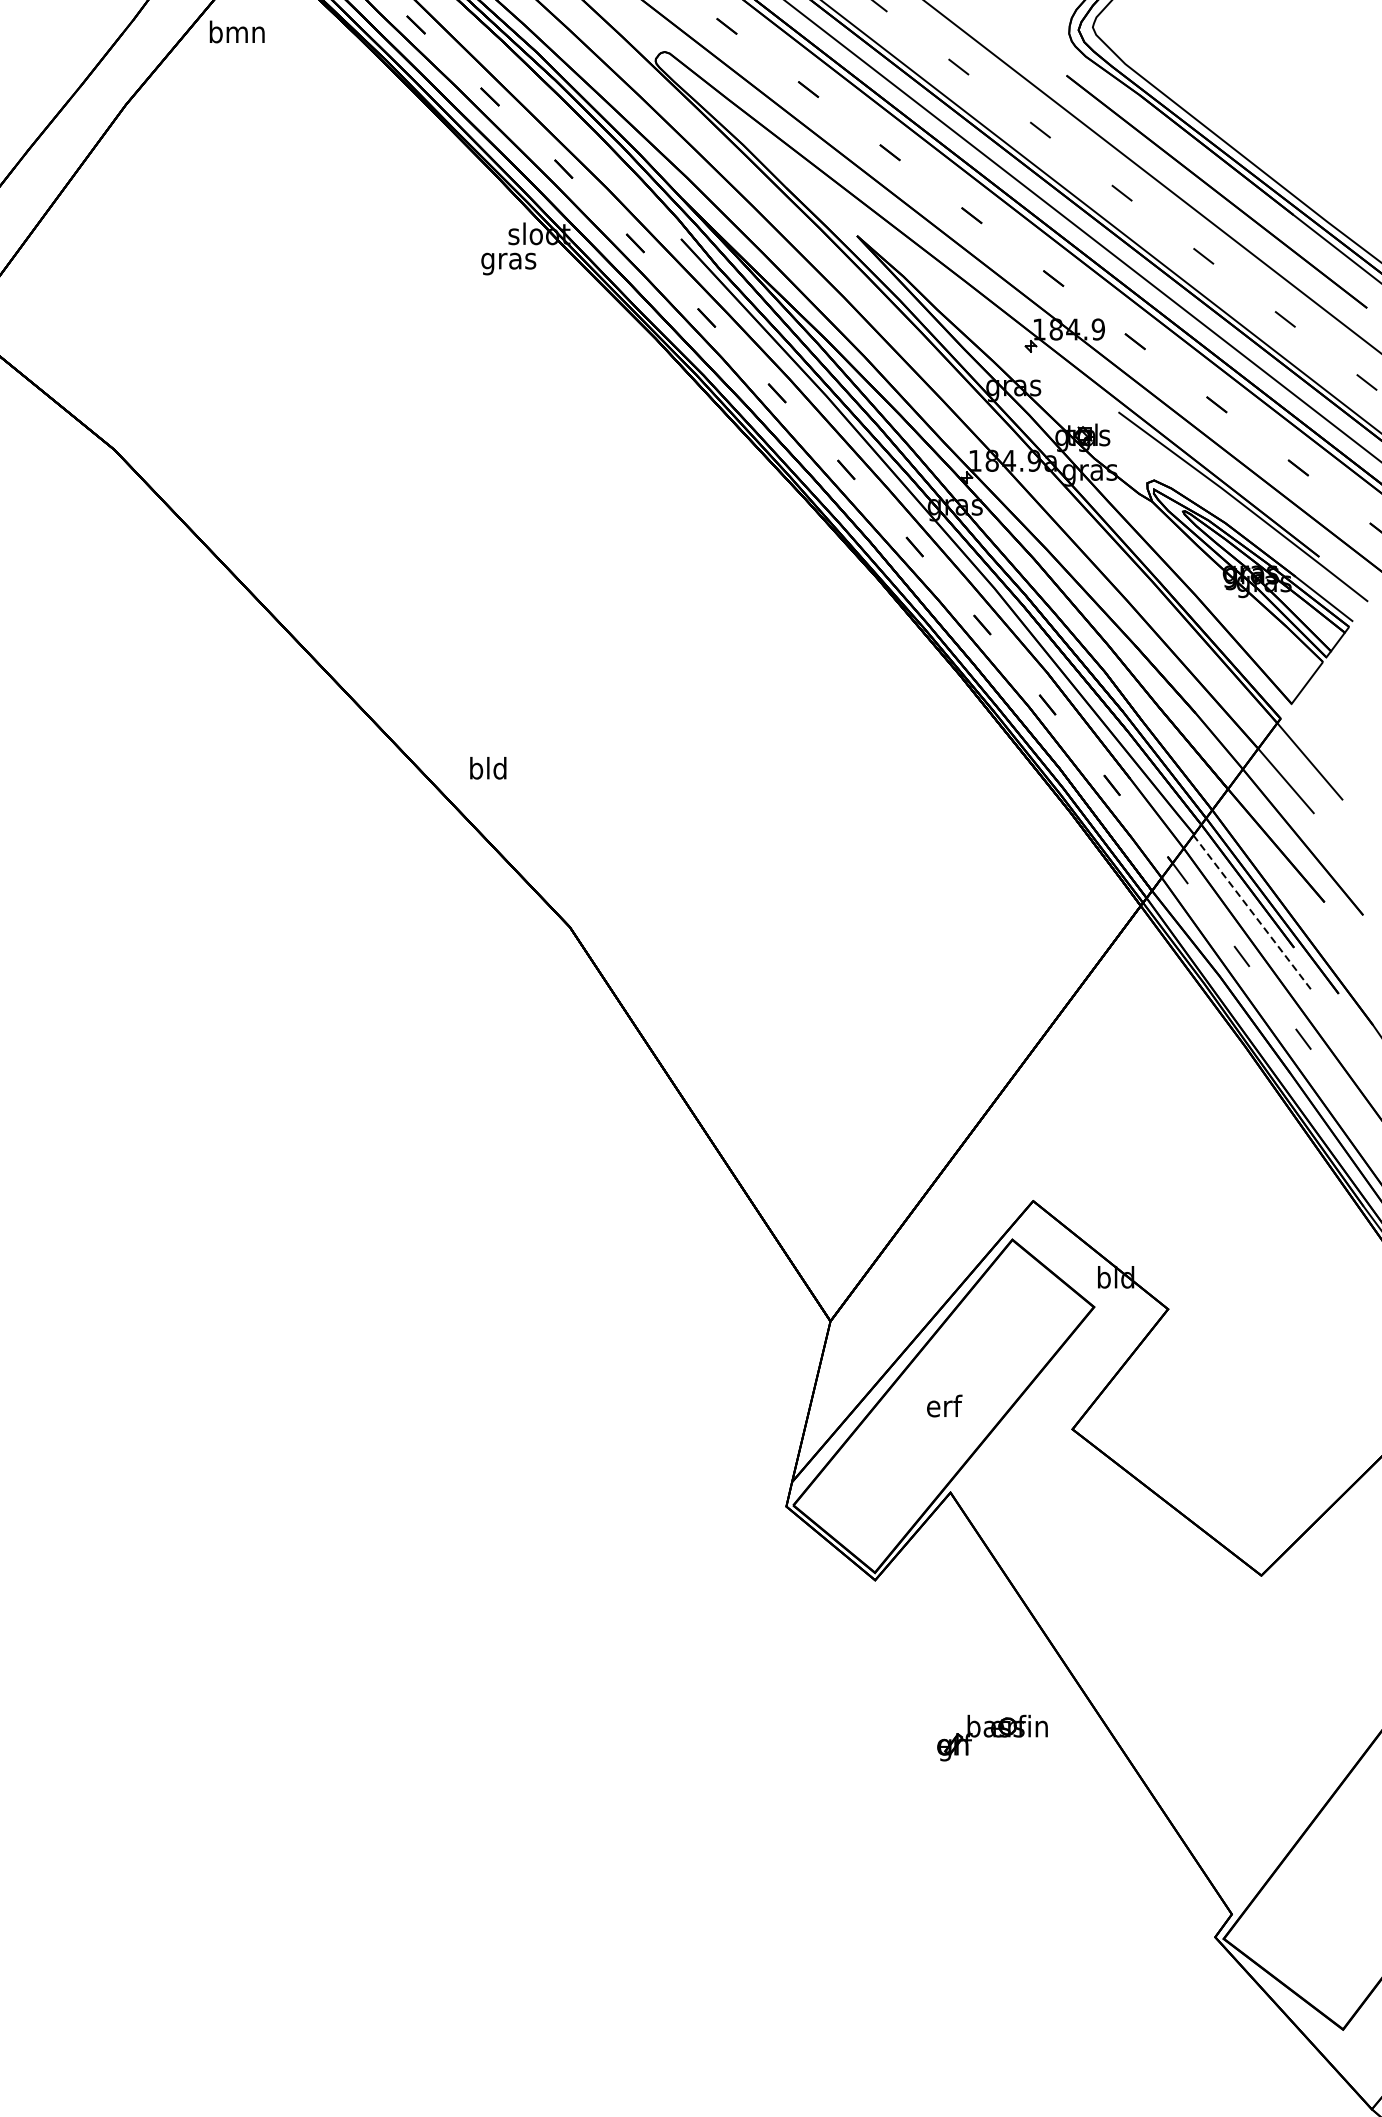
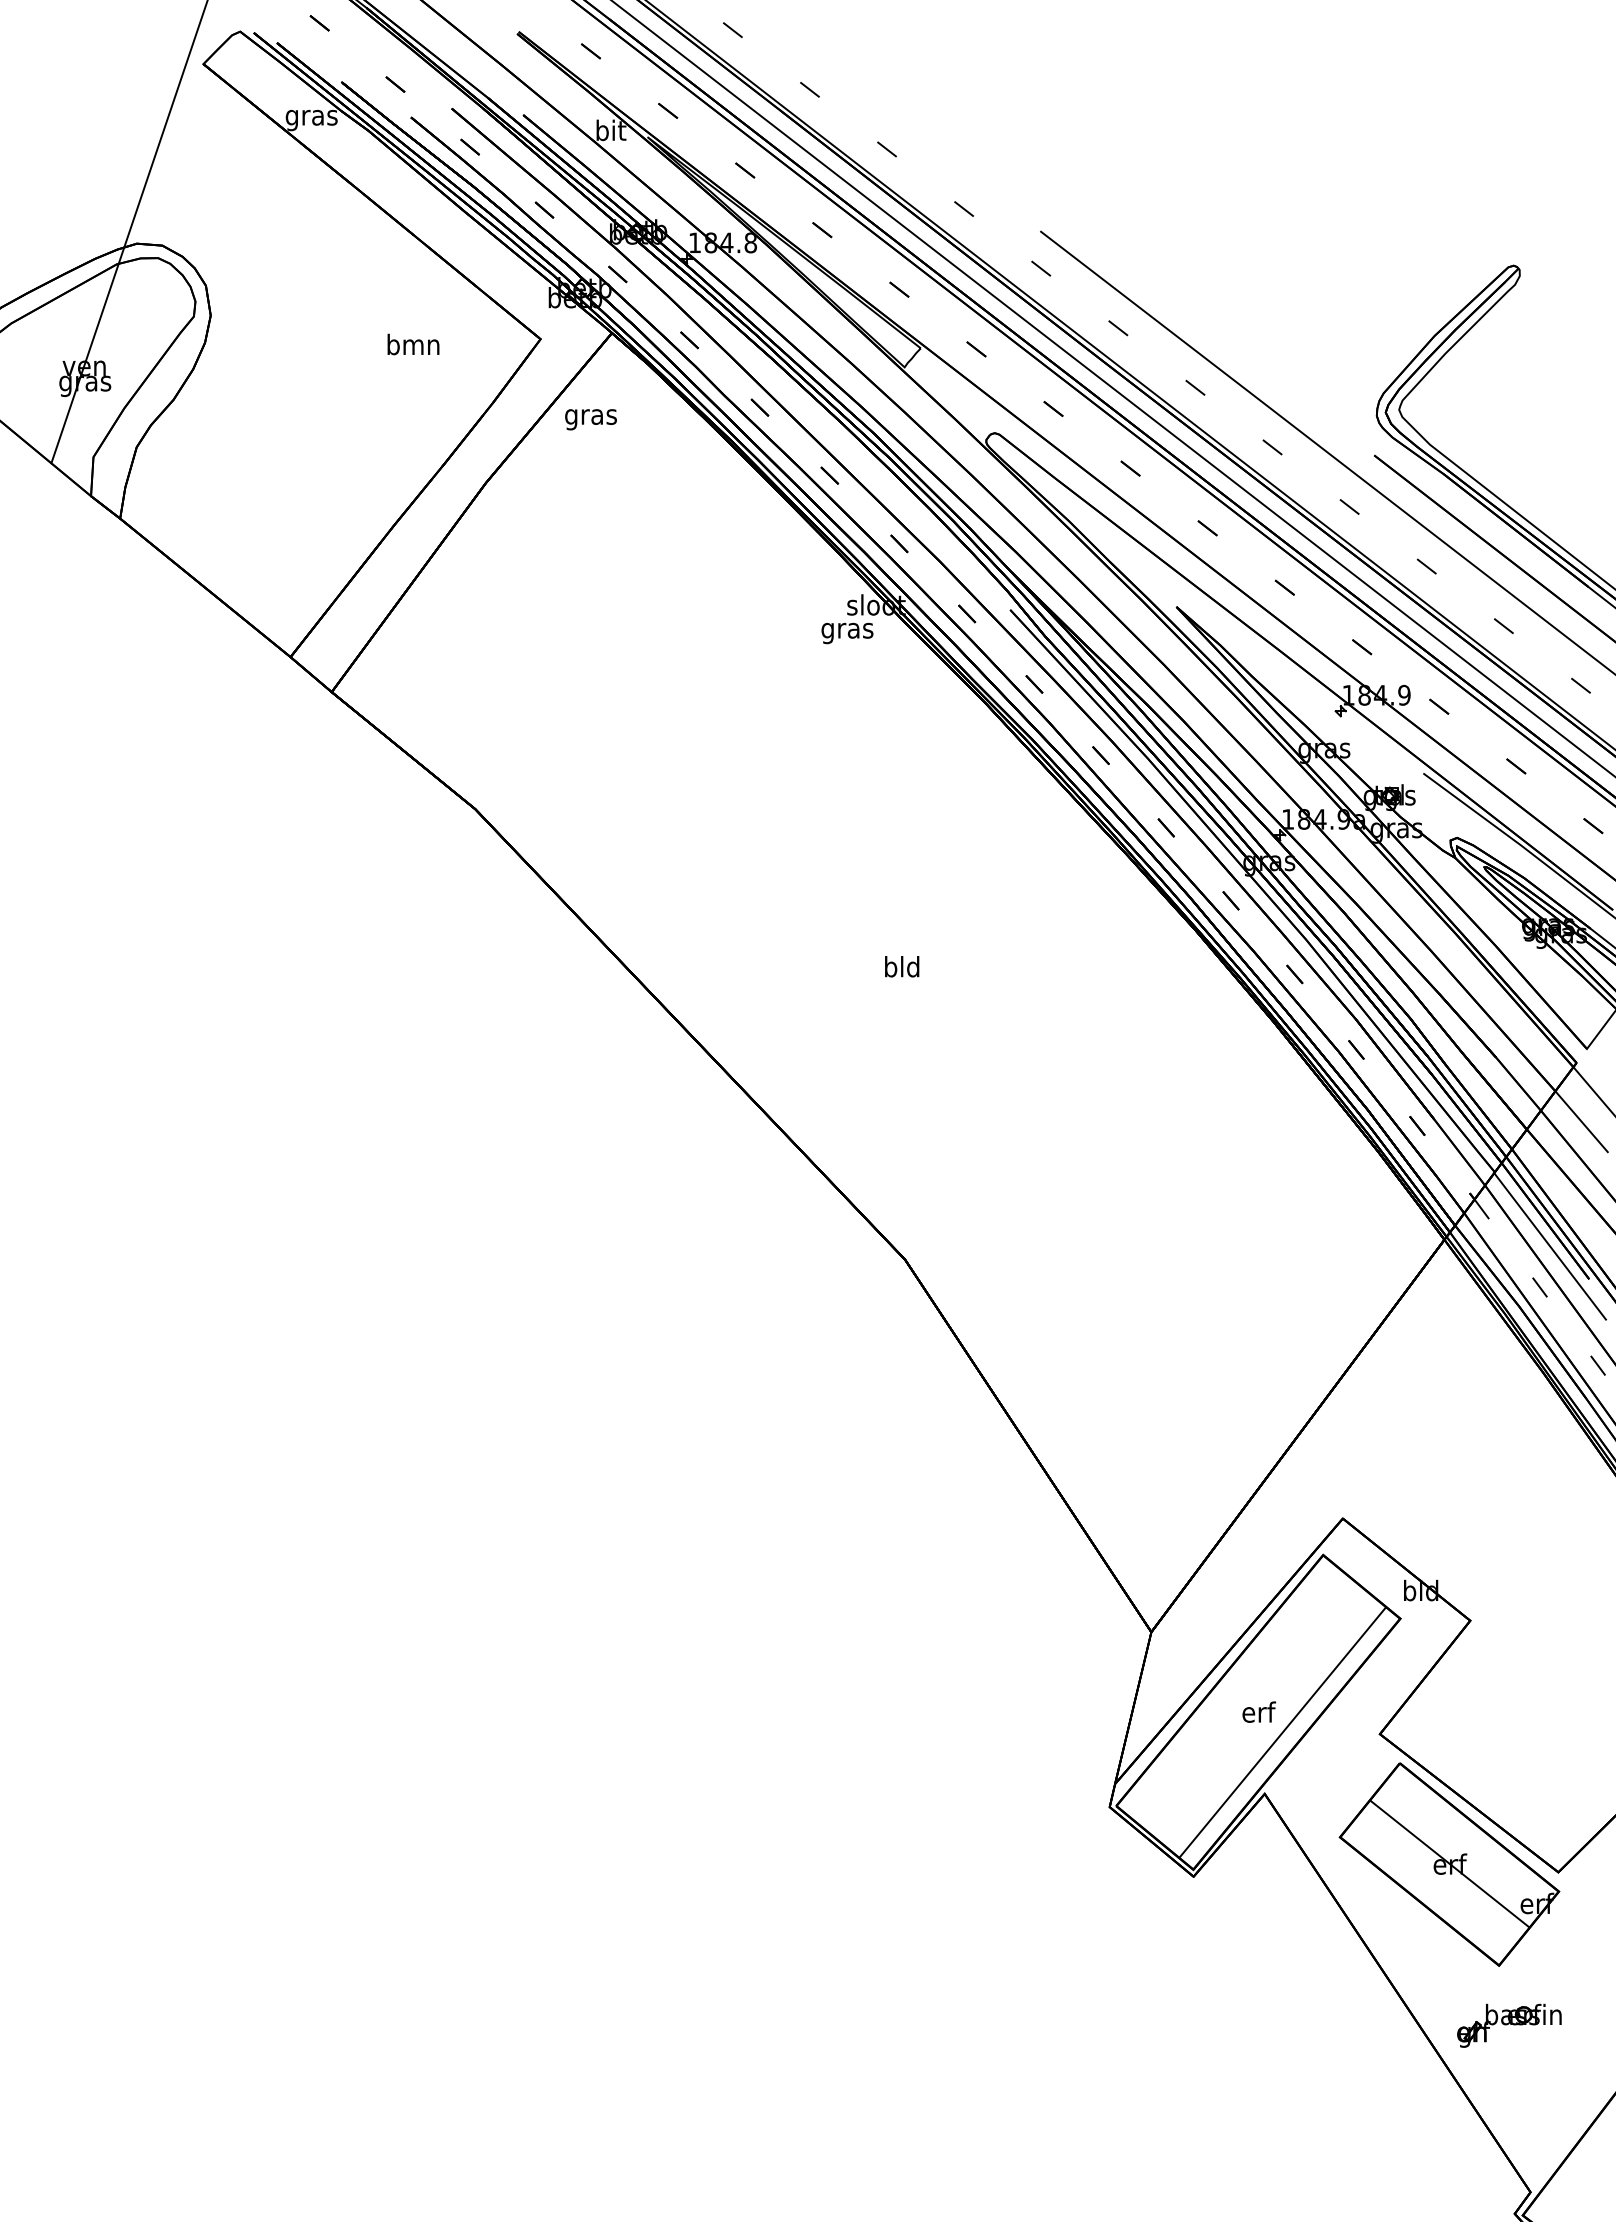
text: (236, 34) -> (590, 416), bmn -> gras
text: (488, 768) -> (902, 966), moved
line: (1253, 913) -> (1550, 1246), dashed -> solid
line: (969, 1426) -> (1282, 1731), added
part: (1146, 1567) -> (1449, 1864), added
part: (992, 1737) -> (1509, 2025), moved

